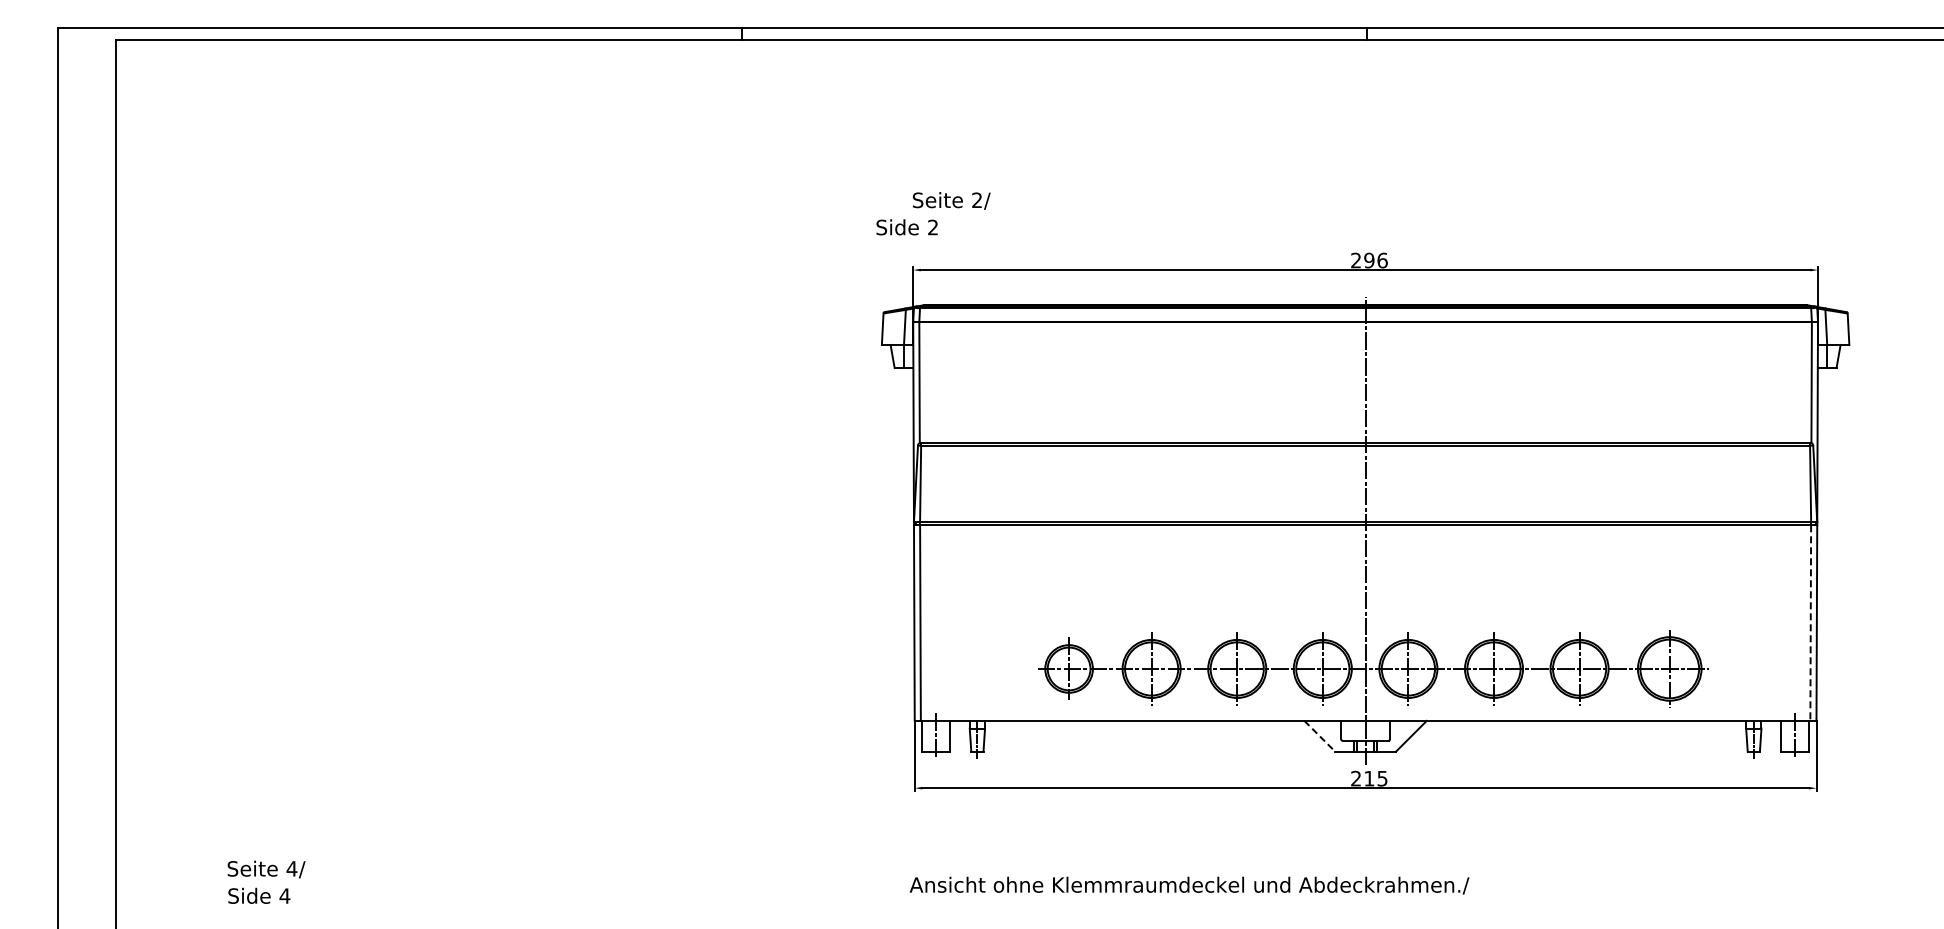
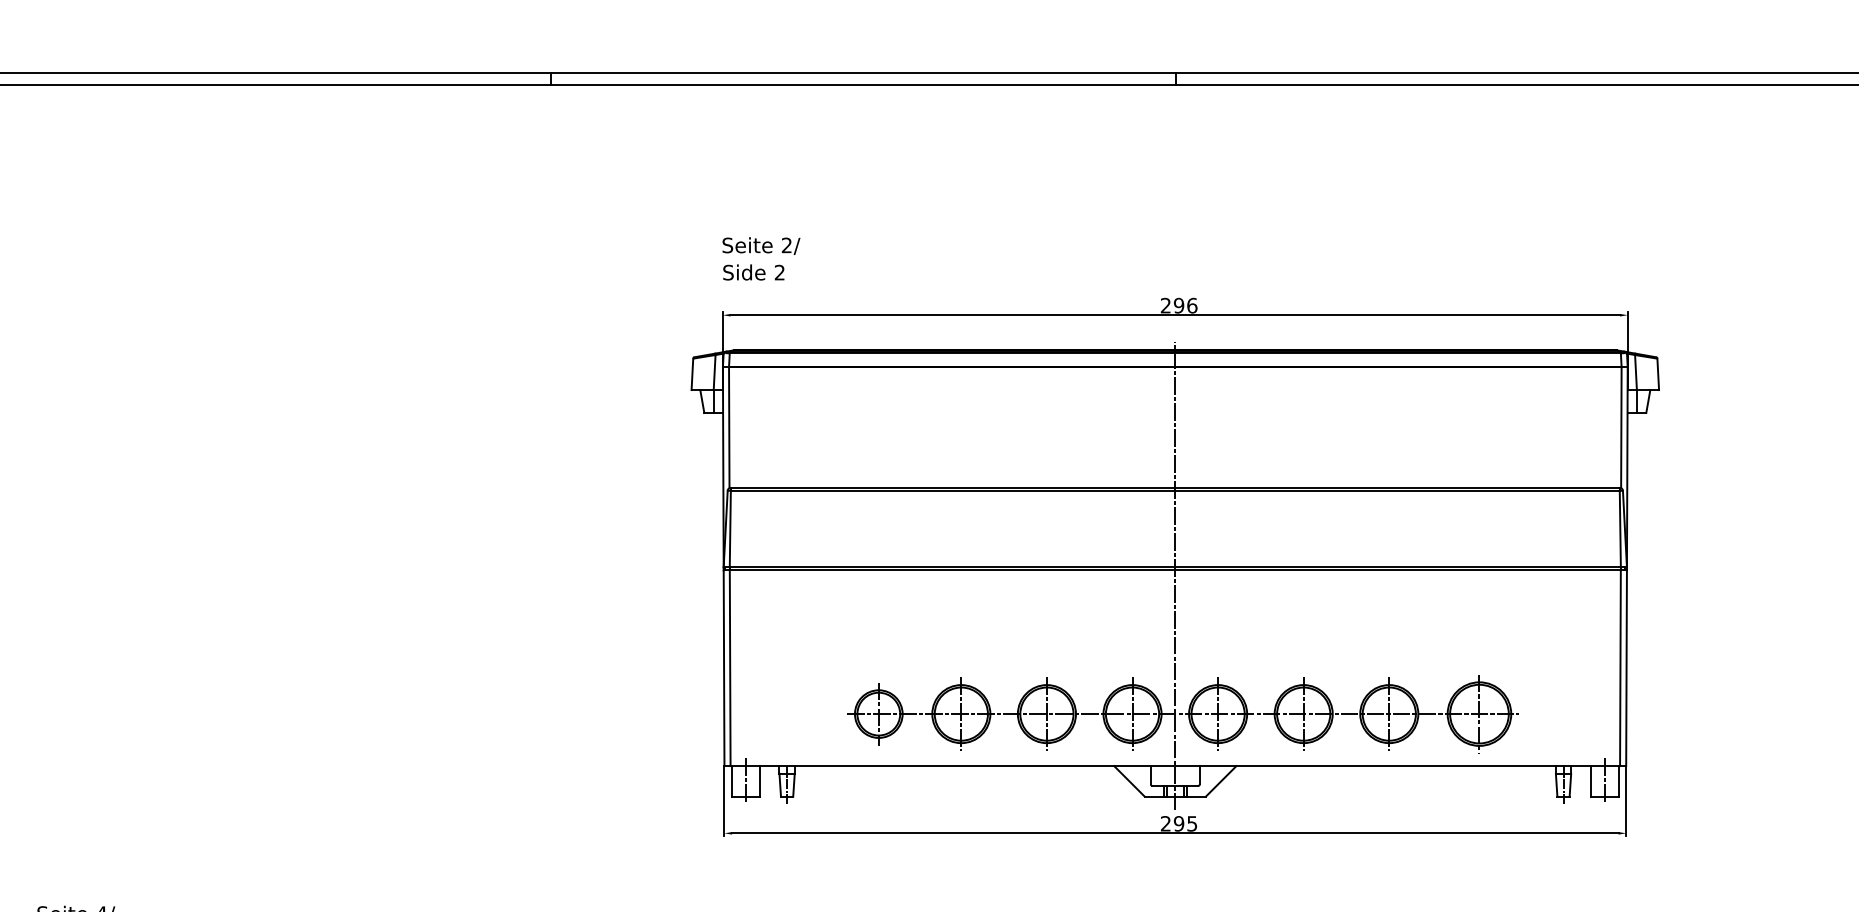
text: (906, 227) -> (753, 272), moved
line: (1810, 623) -> (1620, 668), dashed -> solid
line: (1319, 736) -> (1129, 781), dashed -> solid
text: (1369, 778) -> (1179, 823), 215 -> 295

